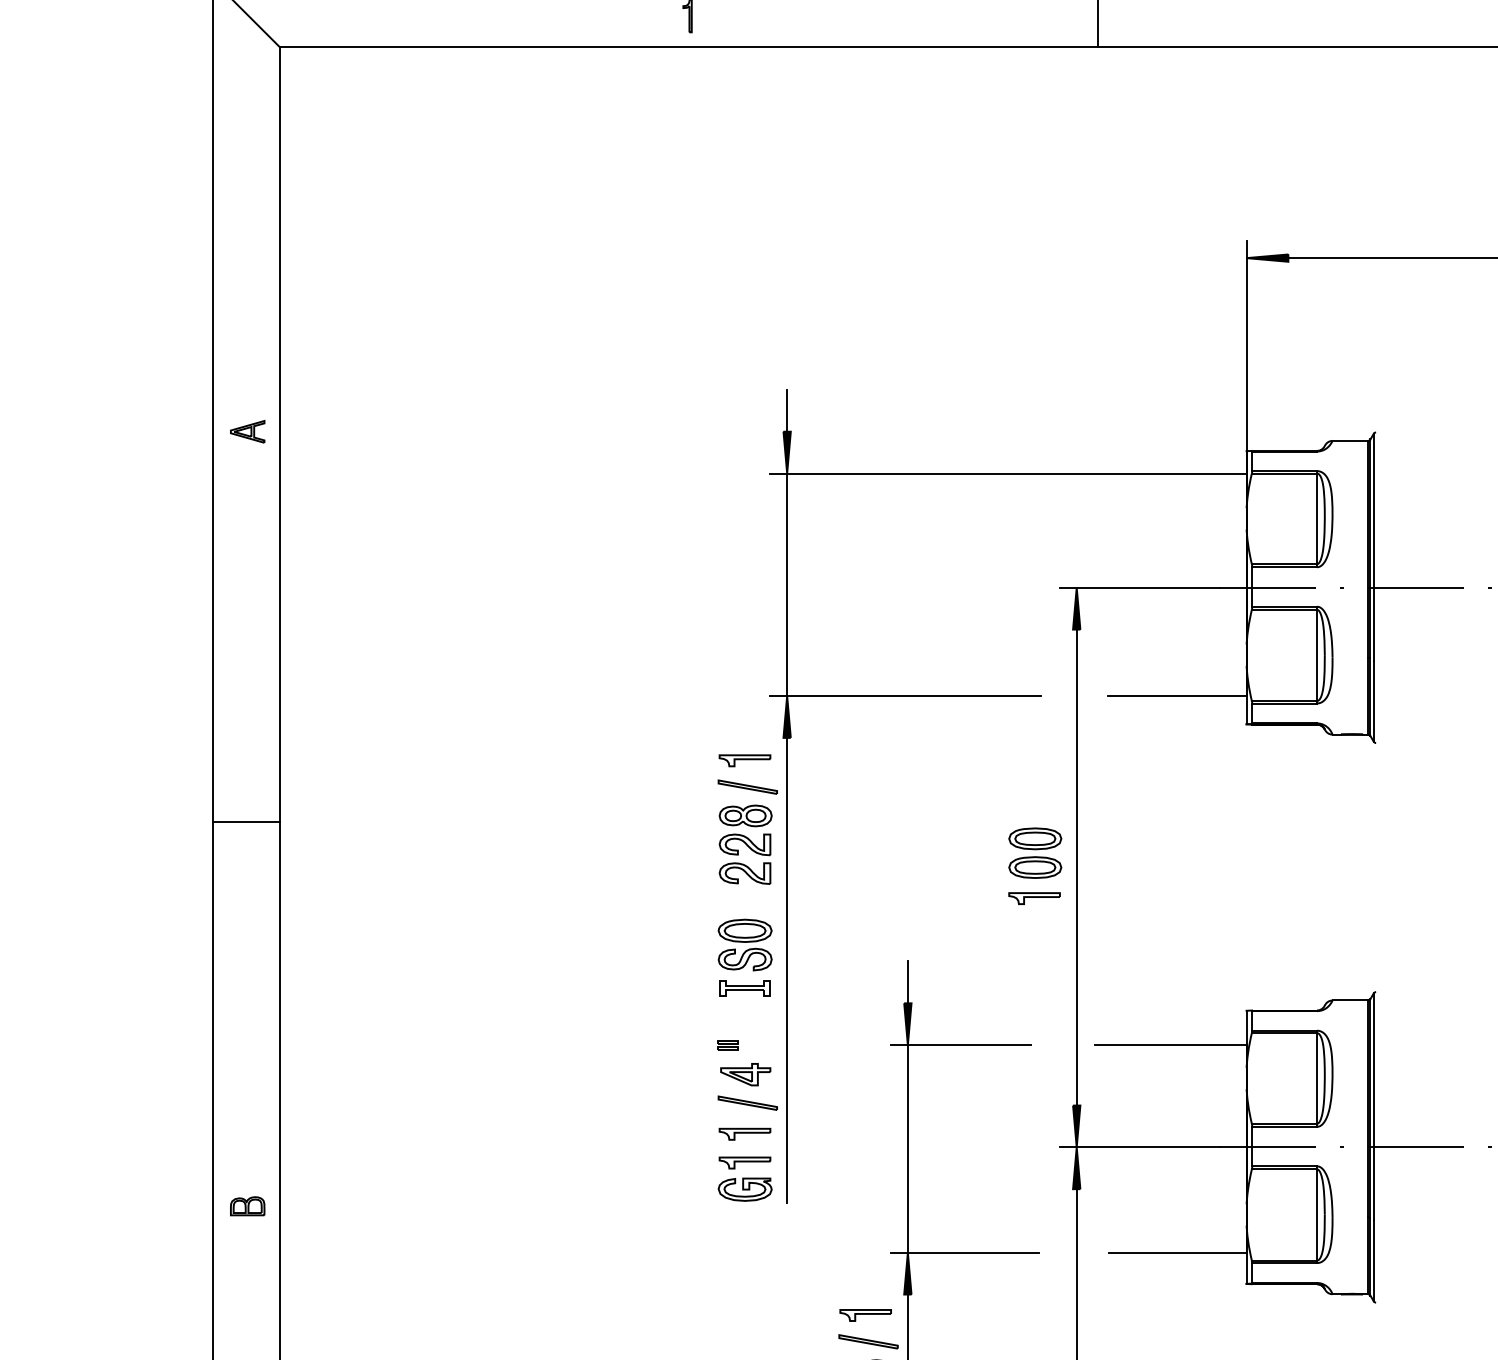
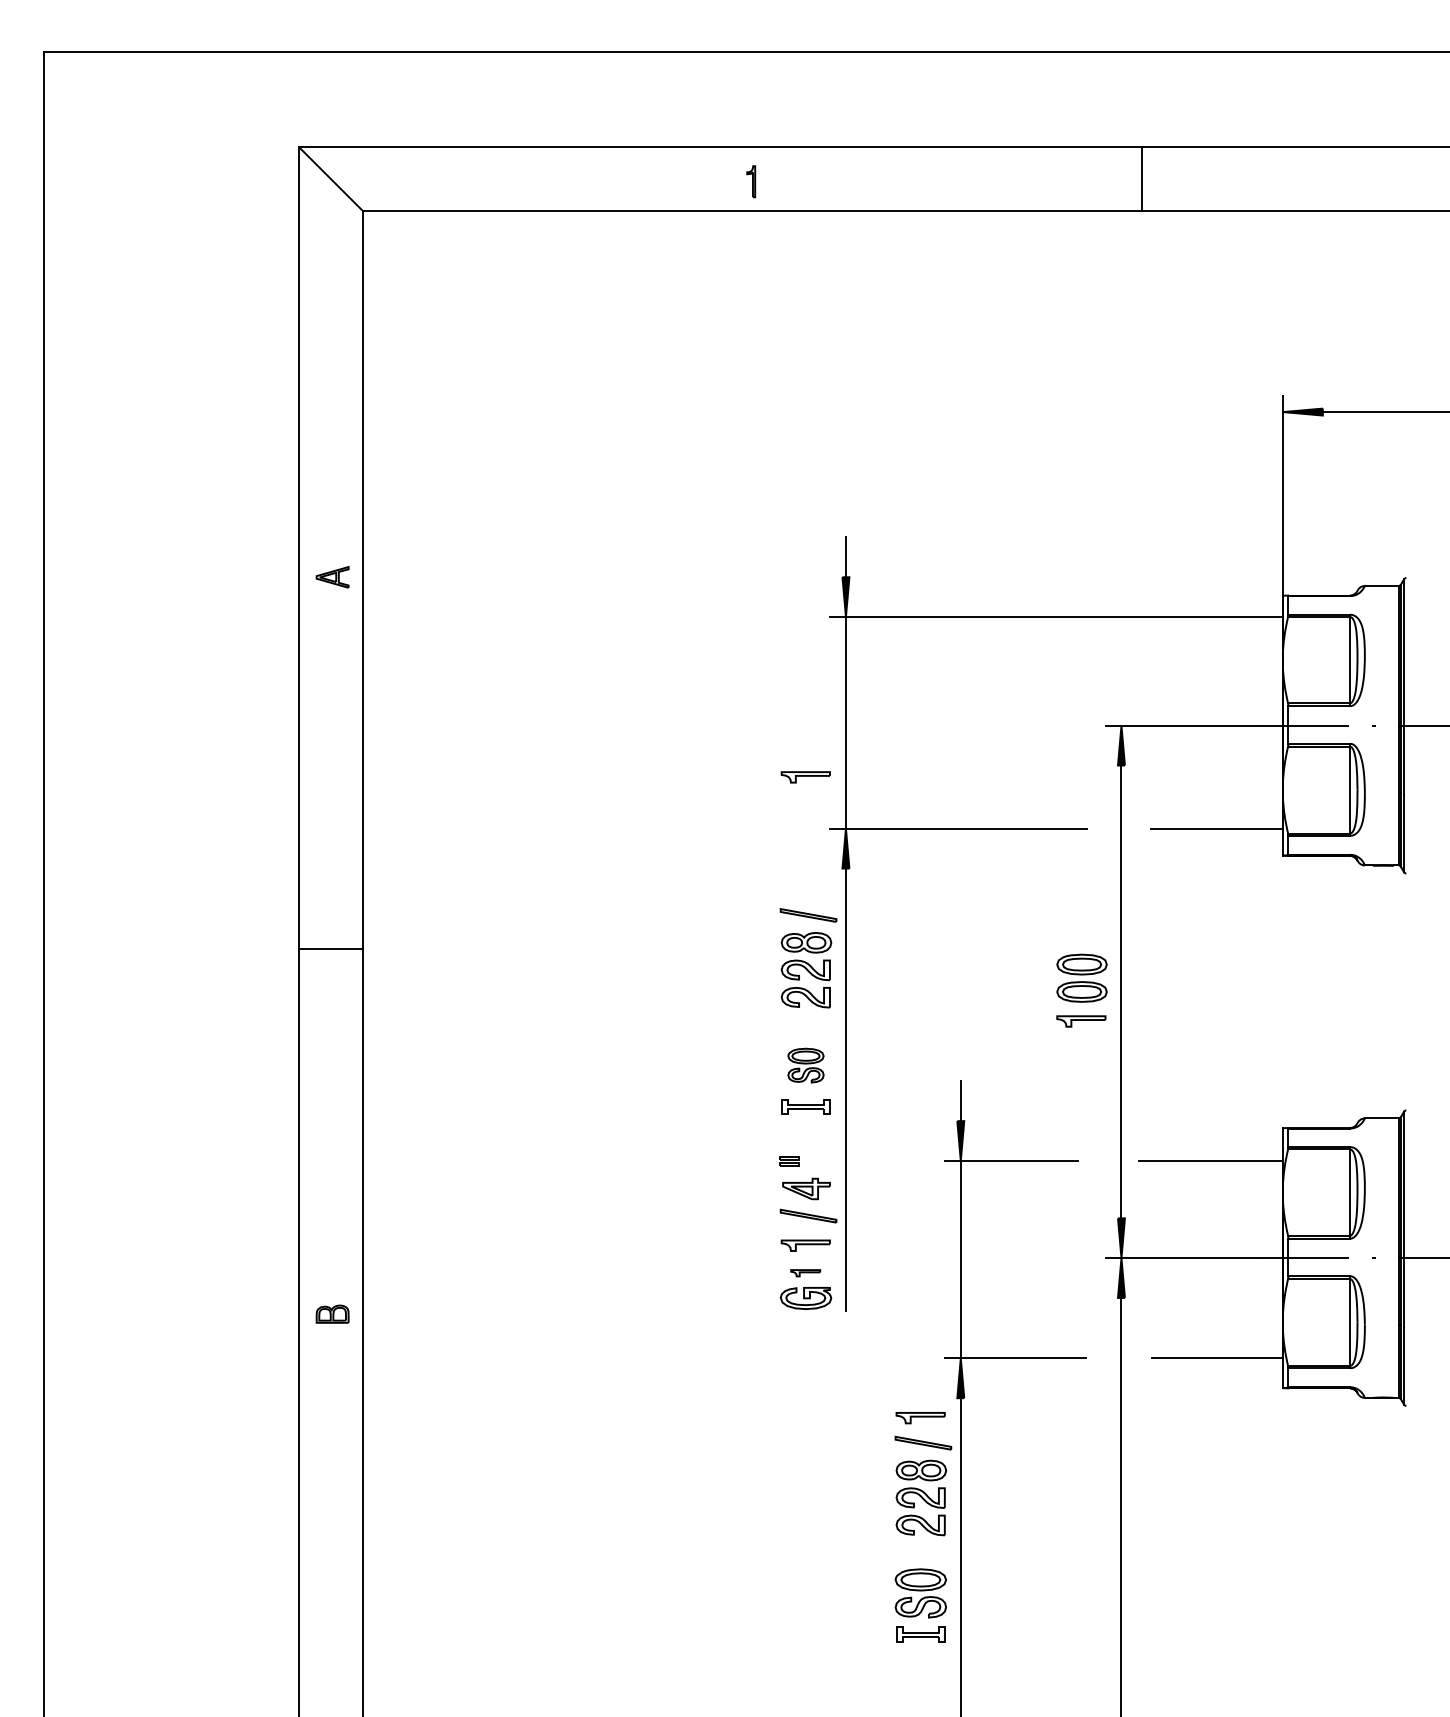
part: (744, 760) -> (805, 777), moved
part: (744, 944) -> (805, 1065), size x0.7
part: (744, 1163) -> (805, 1273), size x0.6

